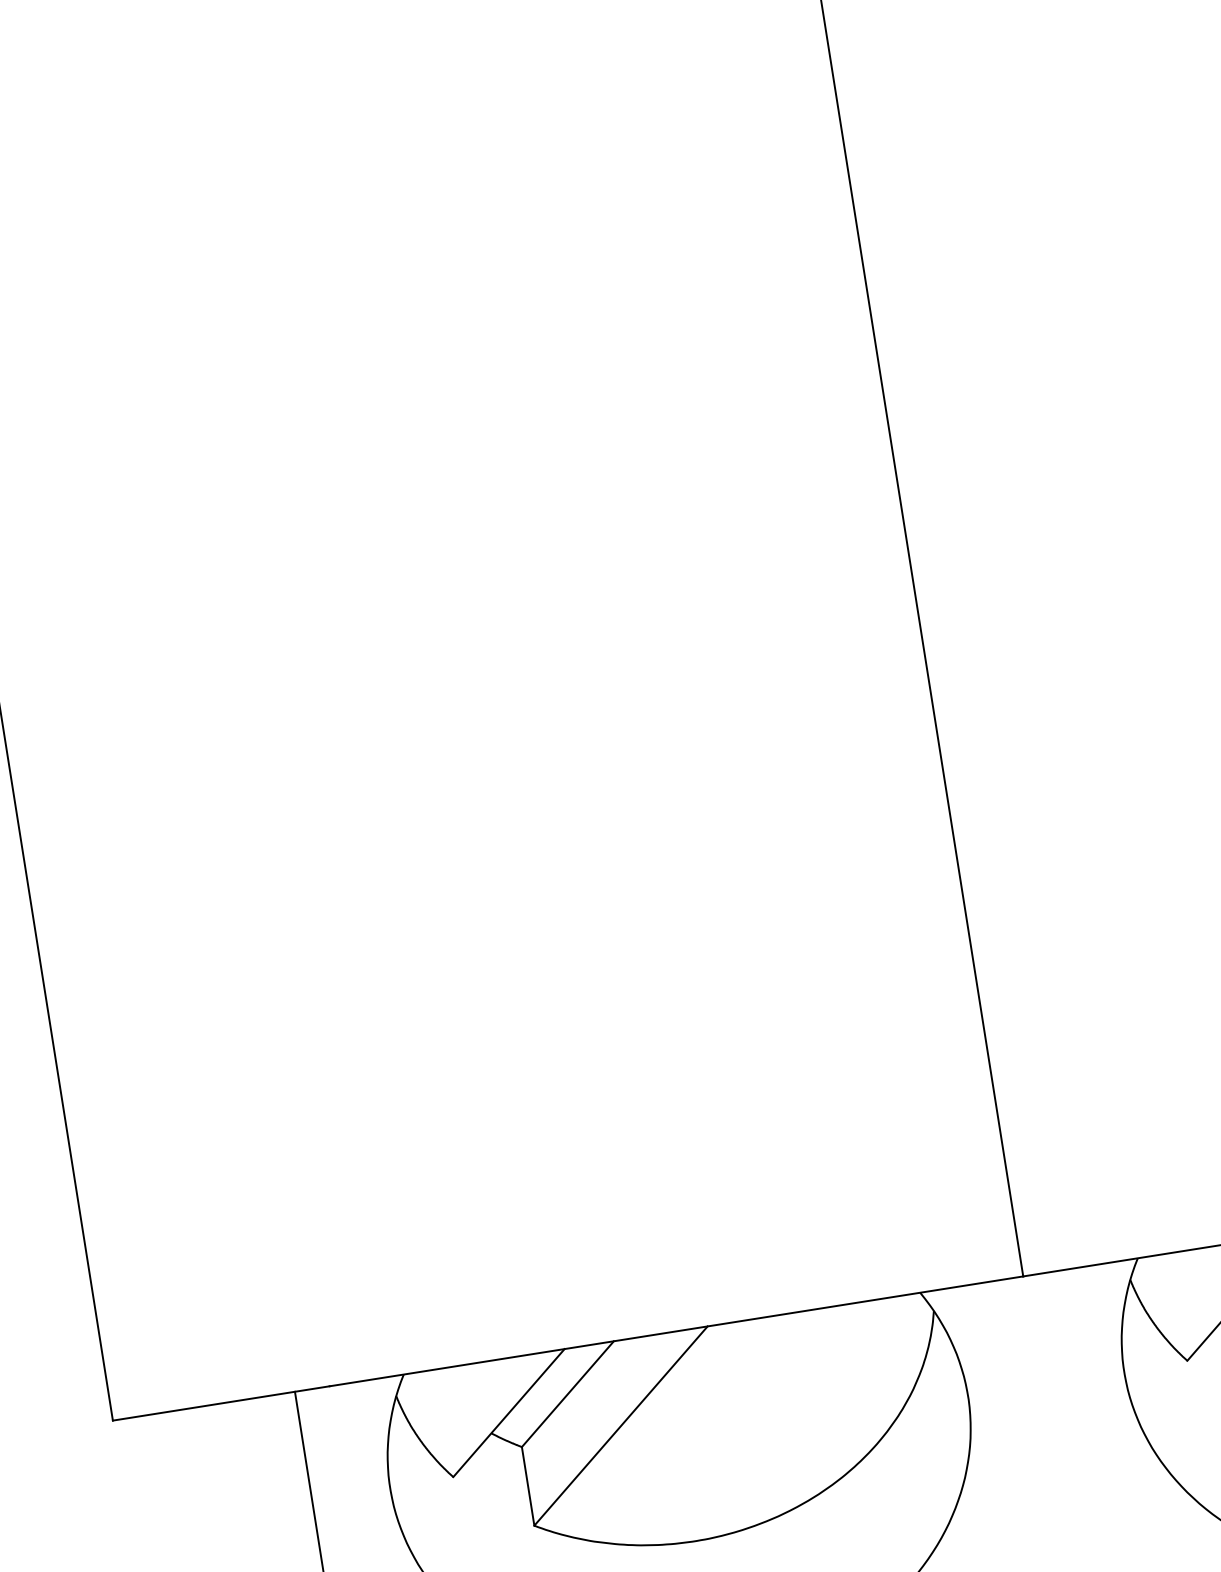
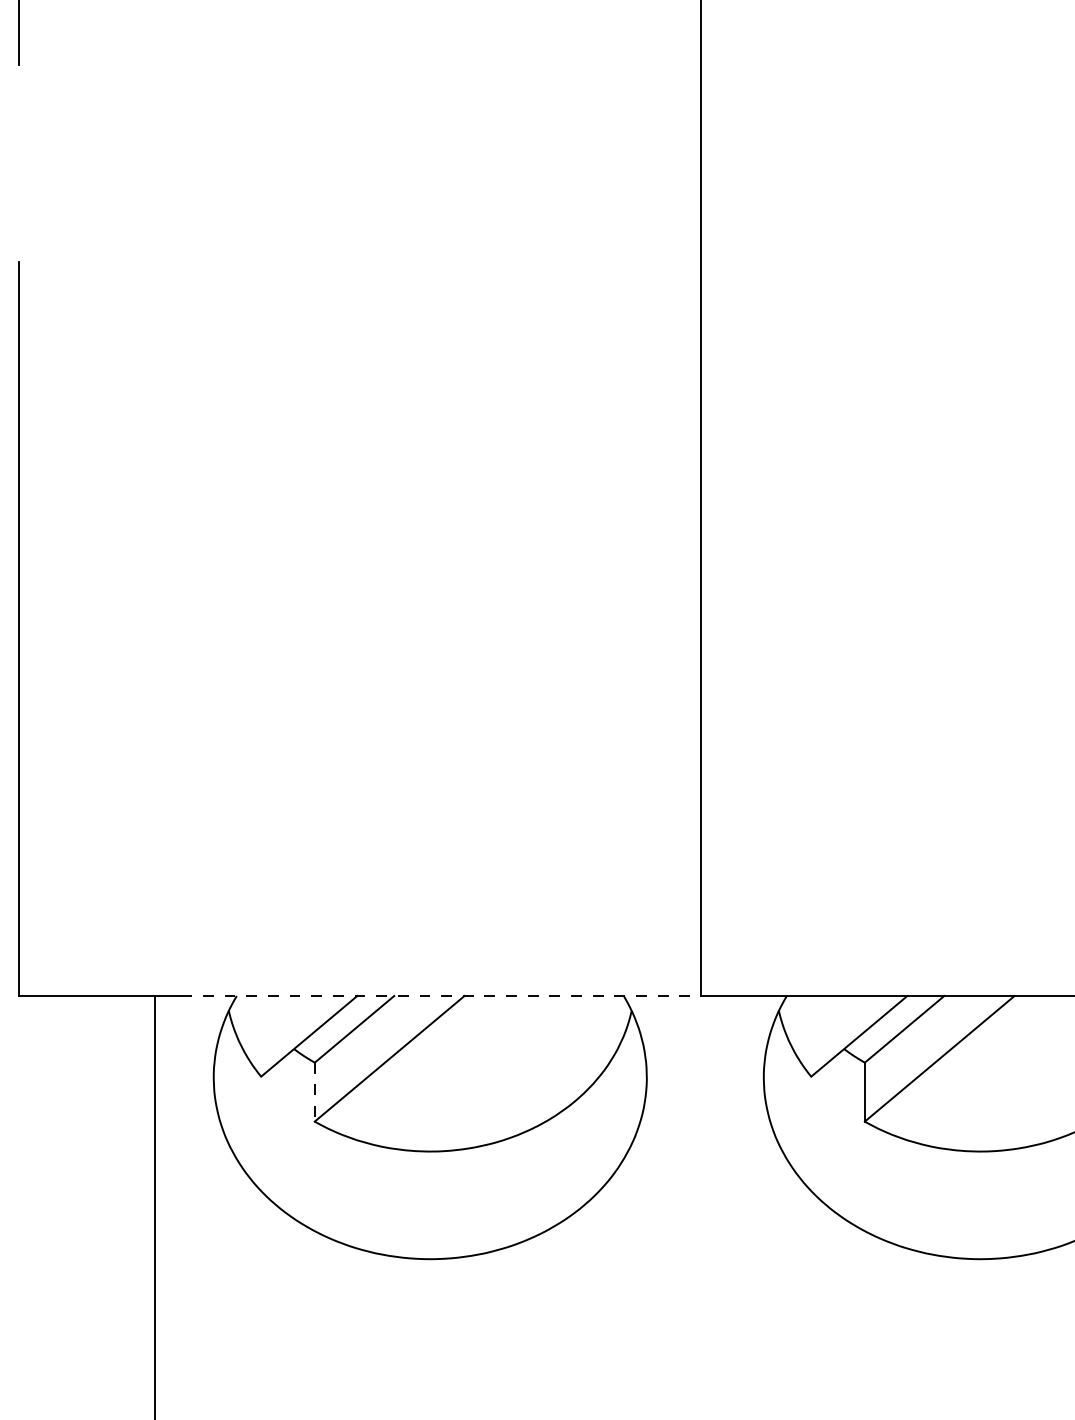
line: (676, 1330) -> (441, 995), solid -> dashed
line: (527, 1486) -> (314, 1092), solid -> dashed

